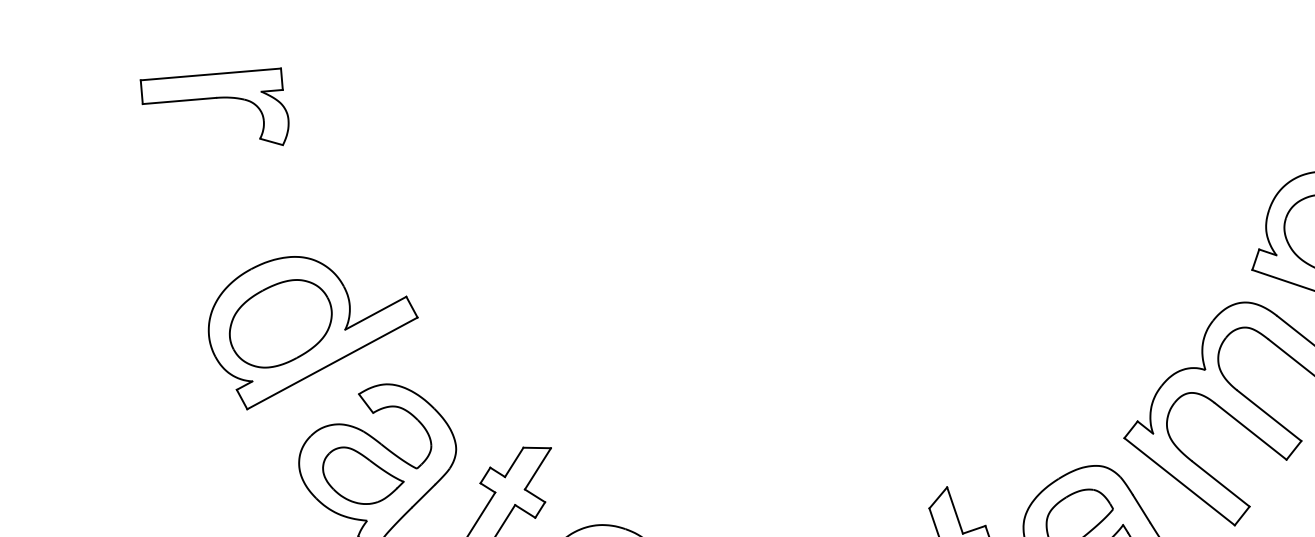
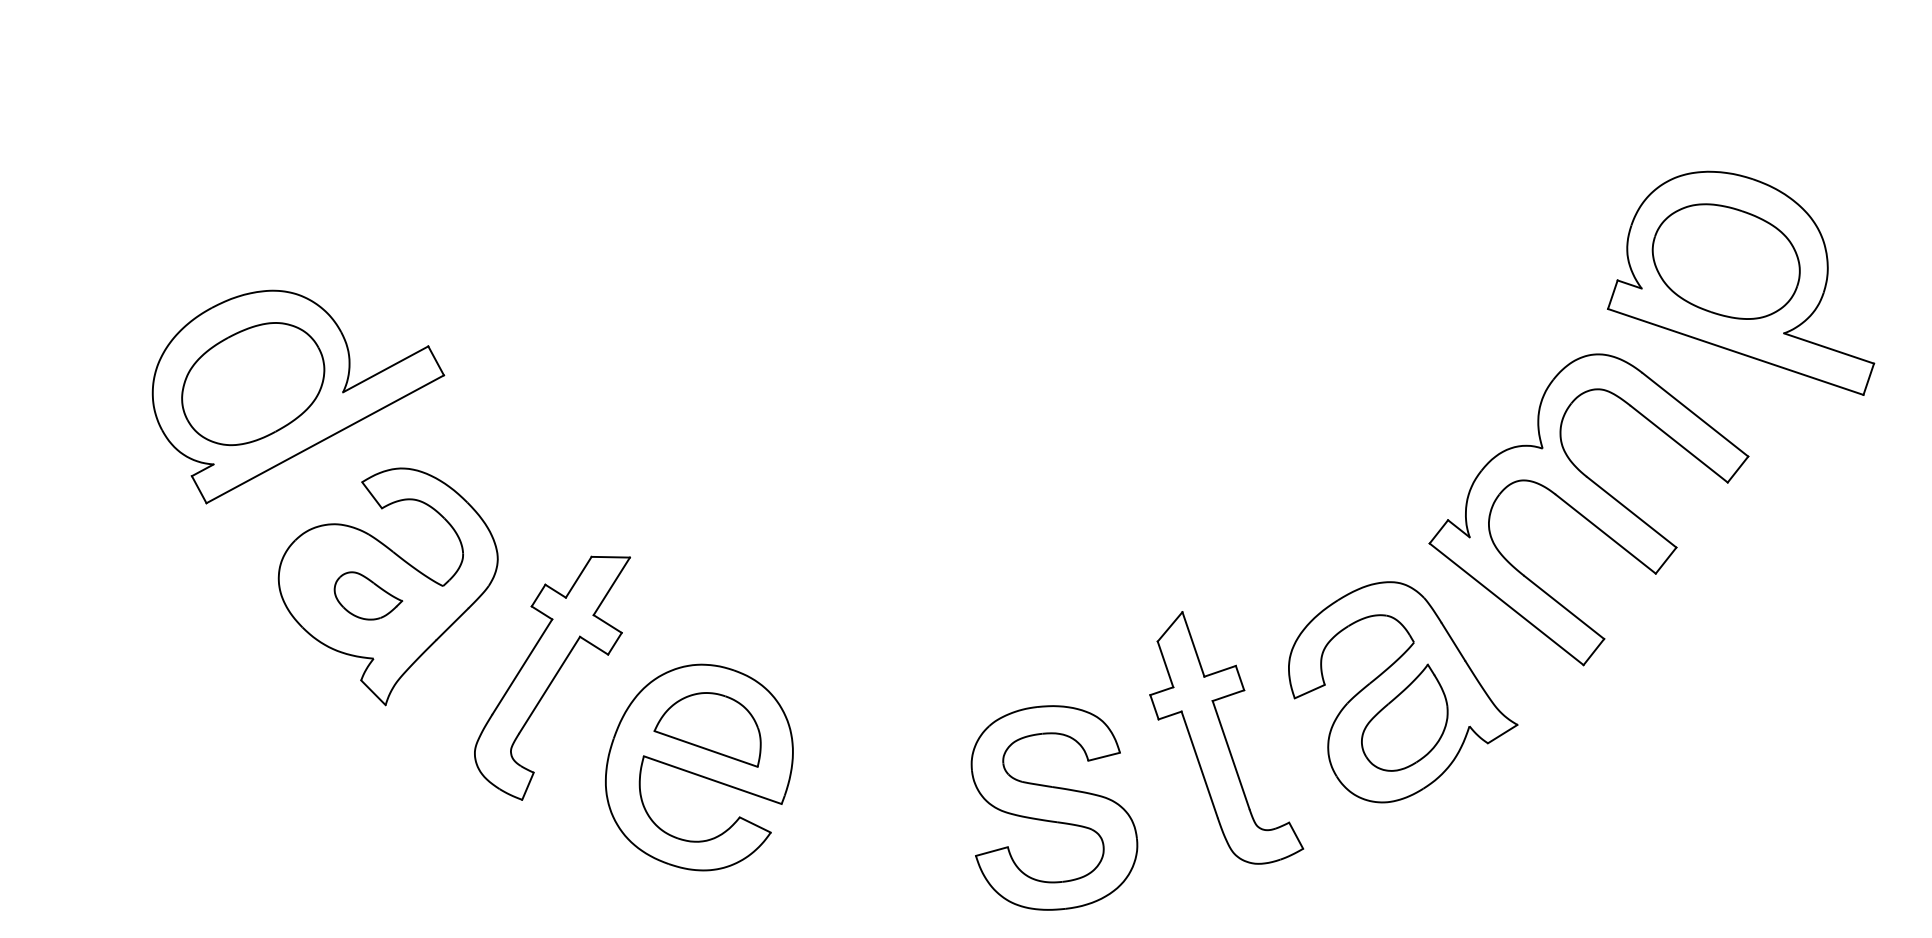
part: (214, 98) -> (160, 70), removed
part: (363, 475) -> (368, 595), size x0.6

